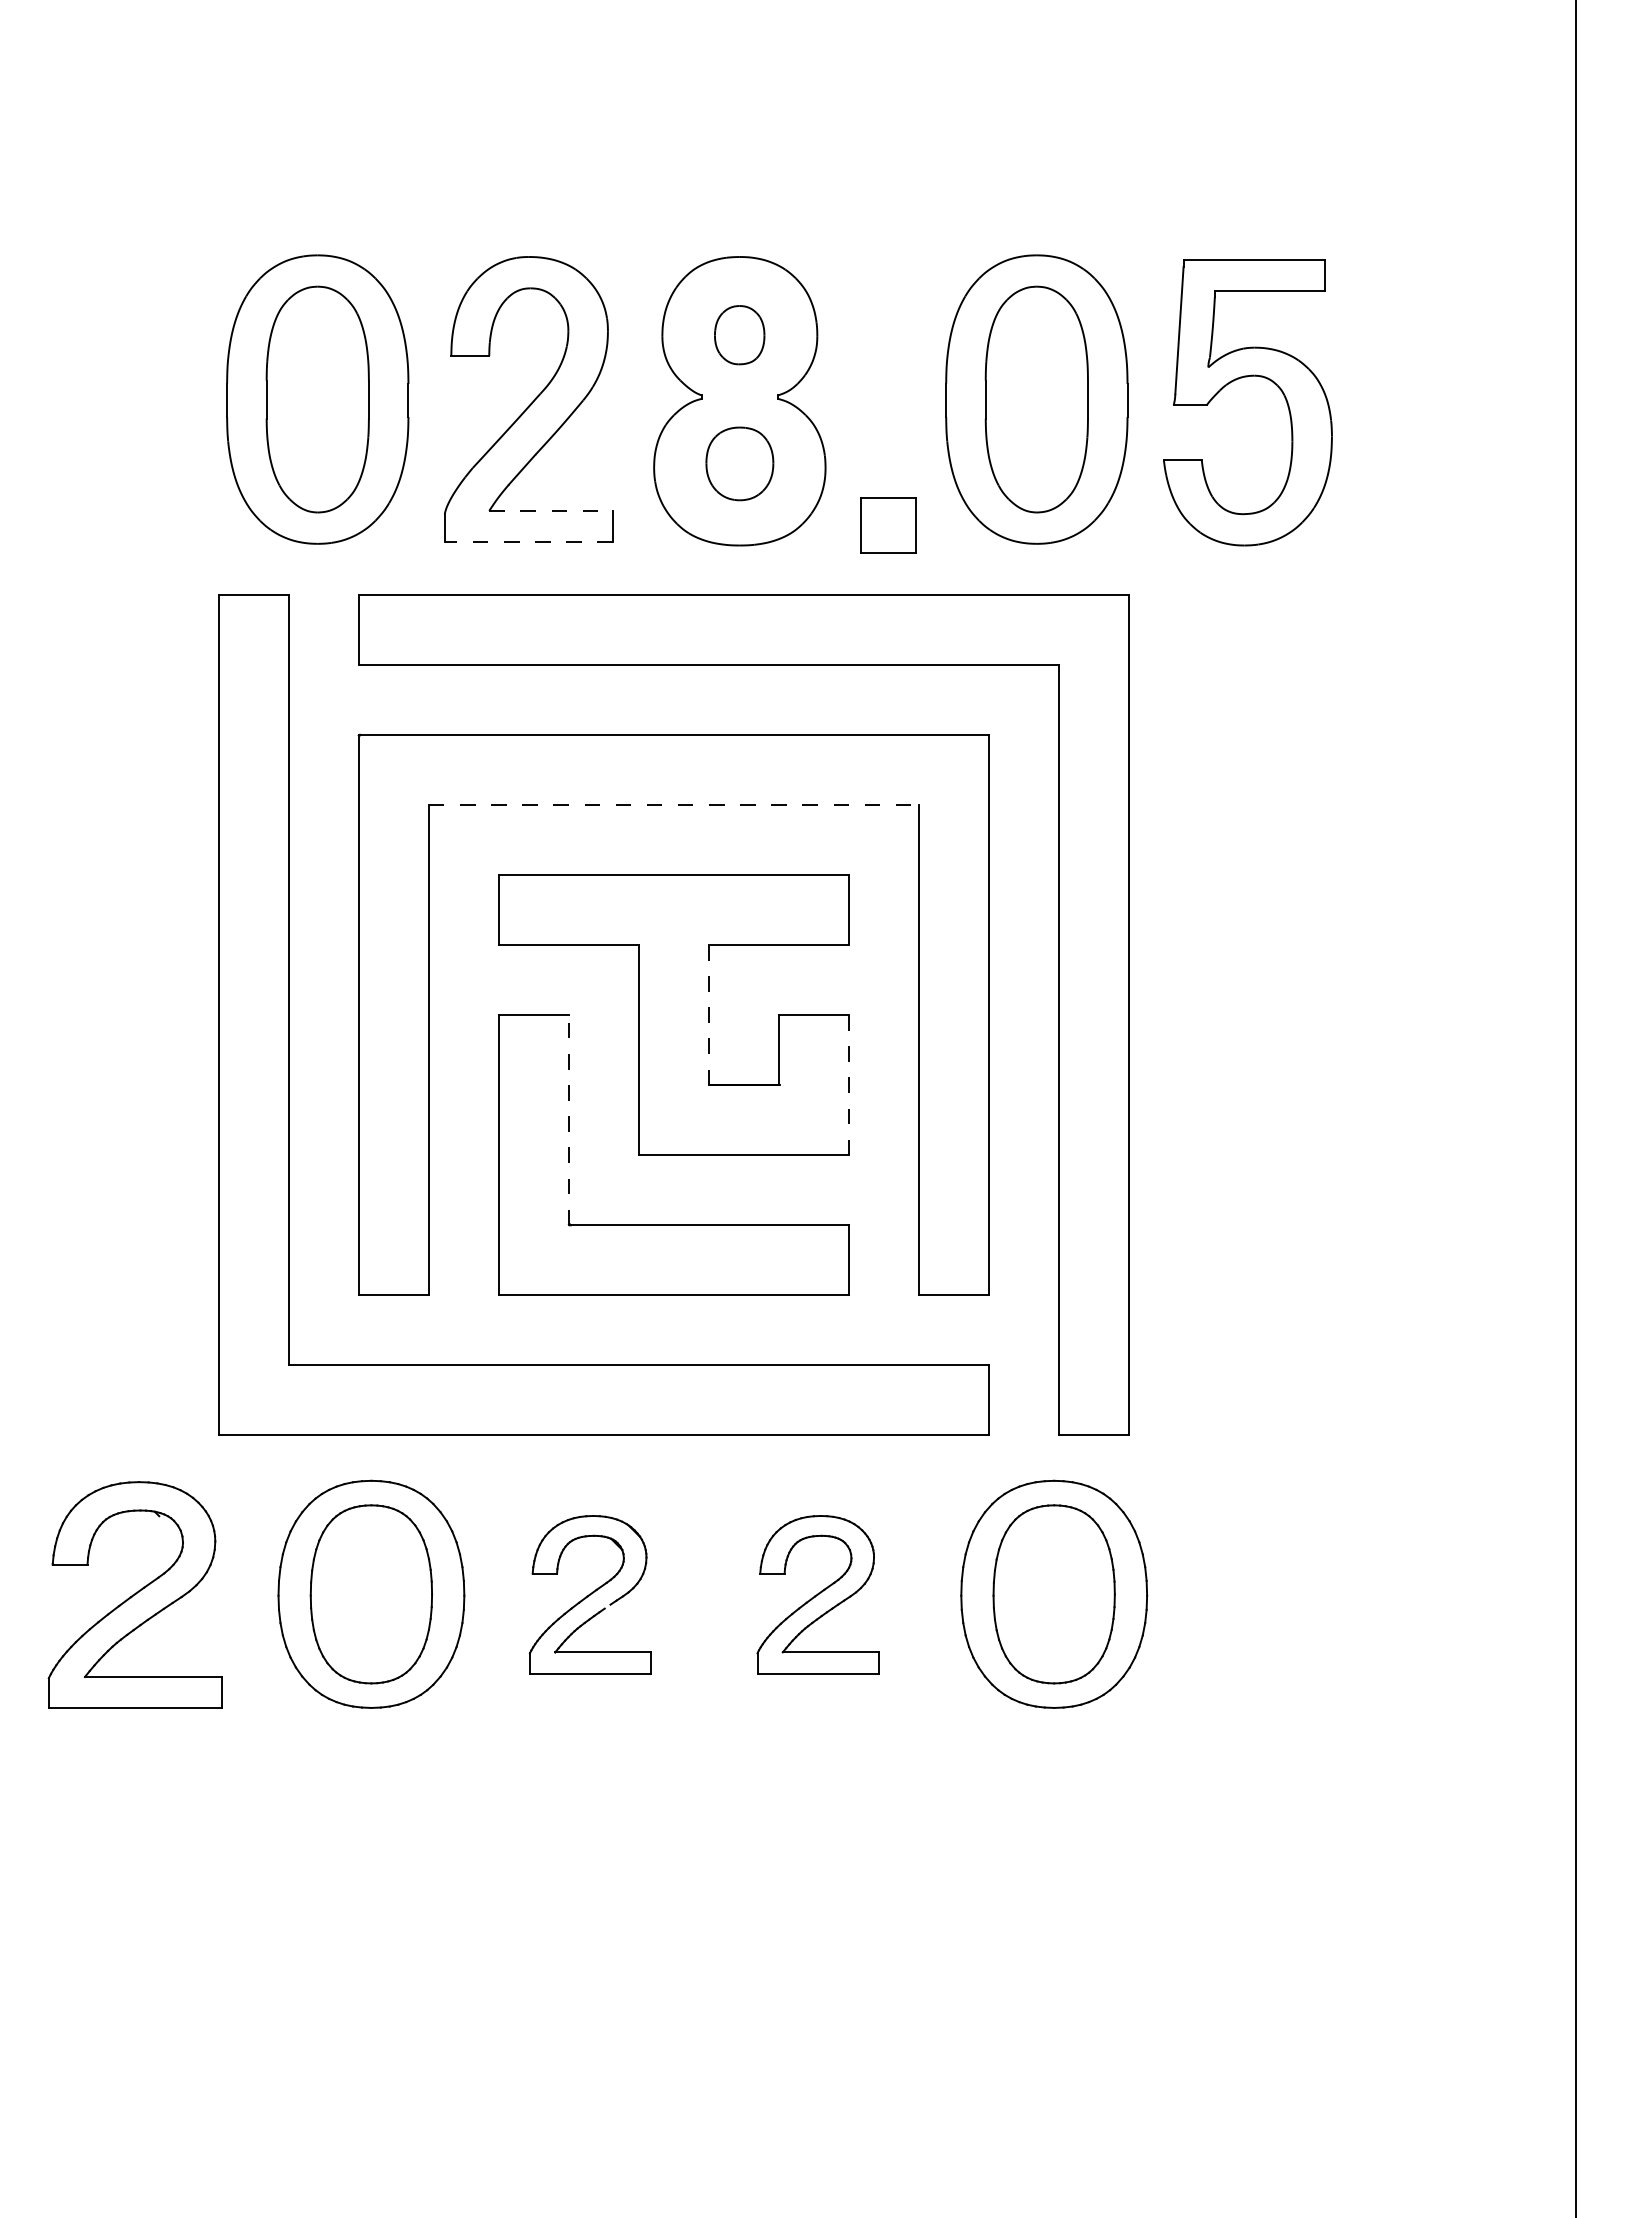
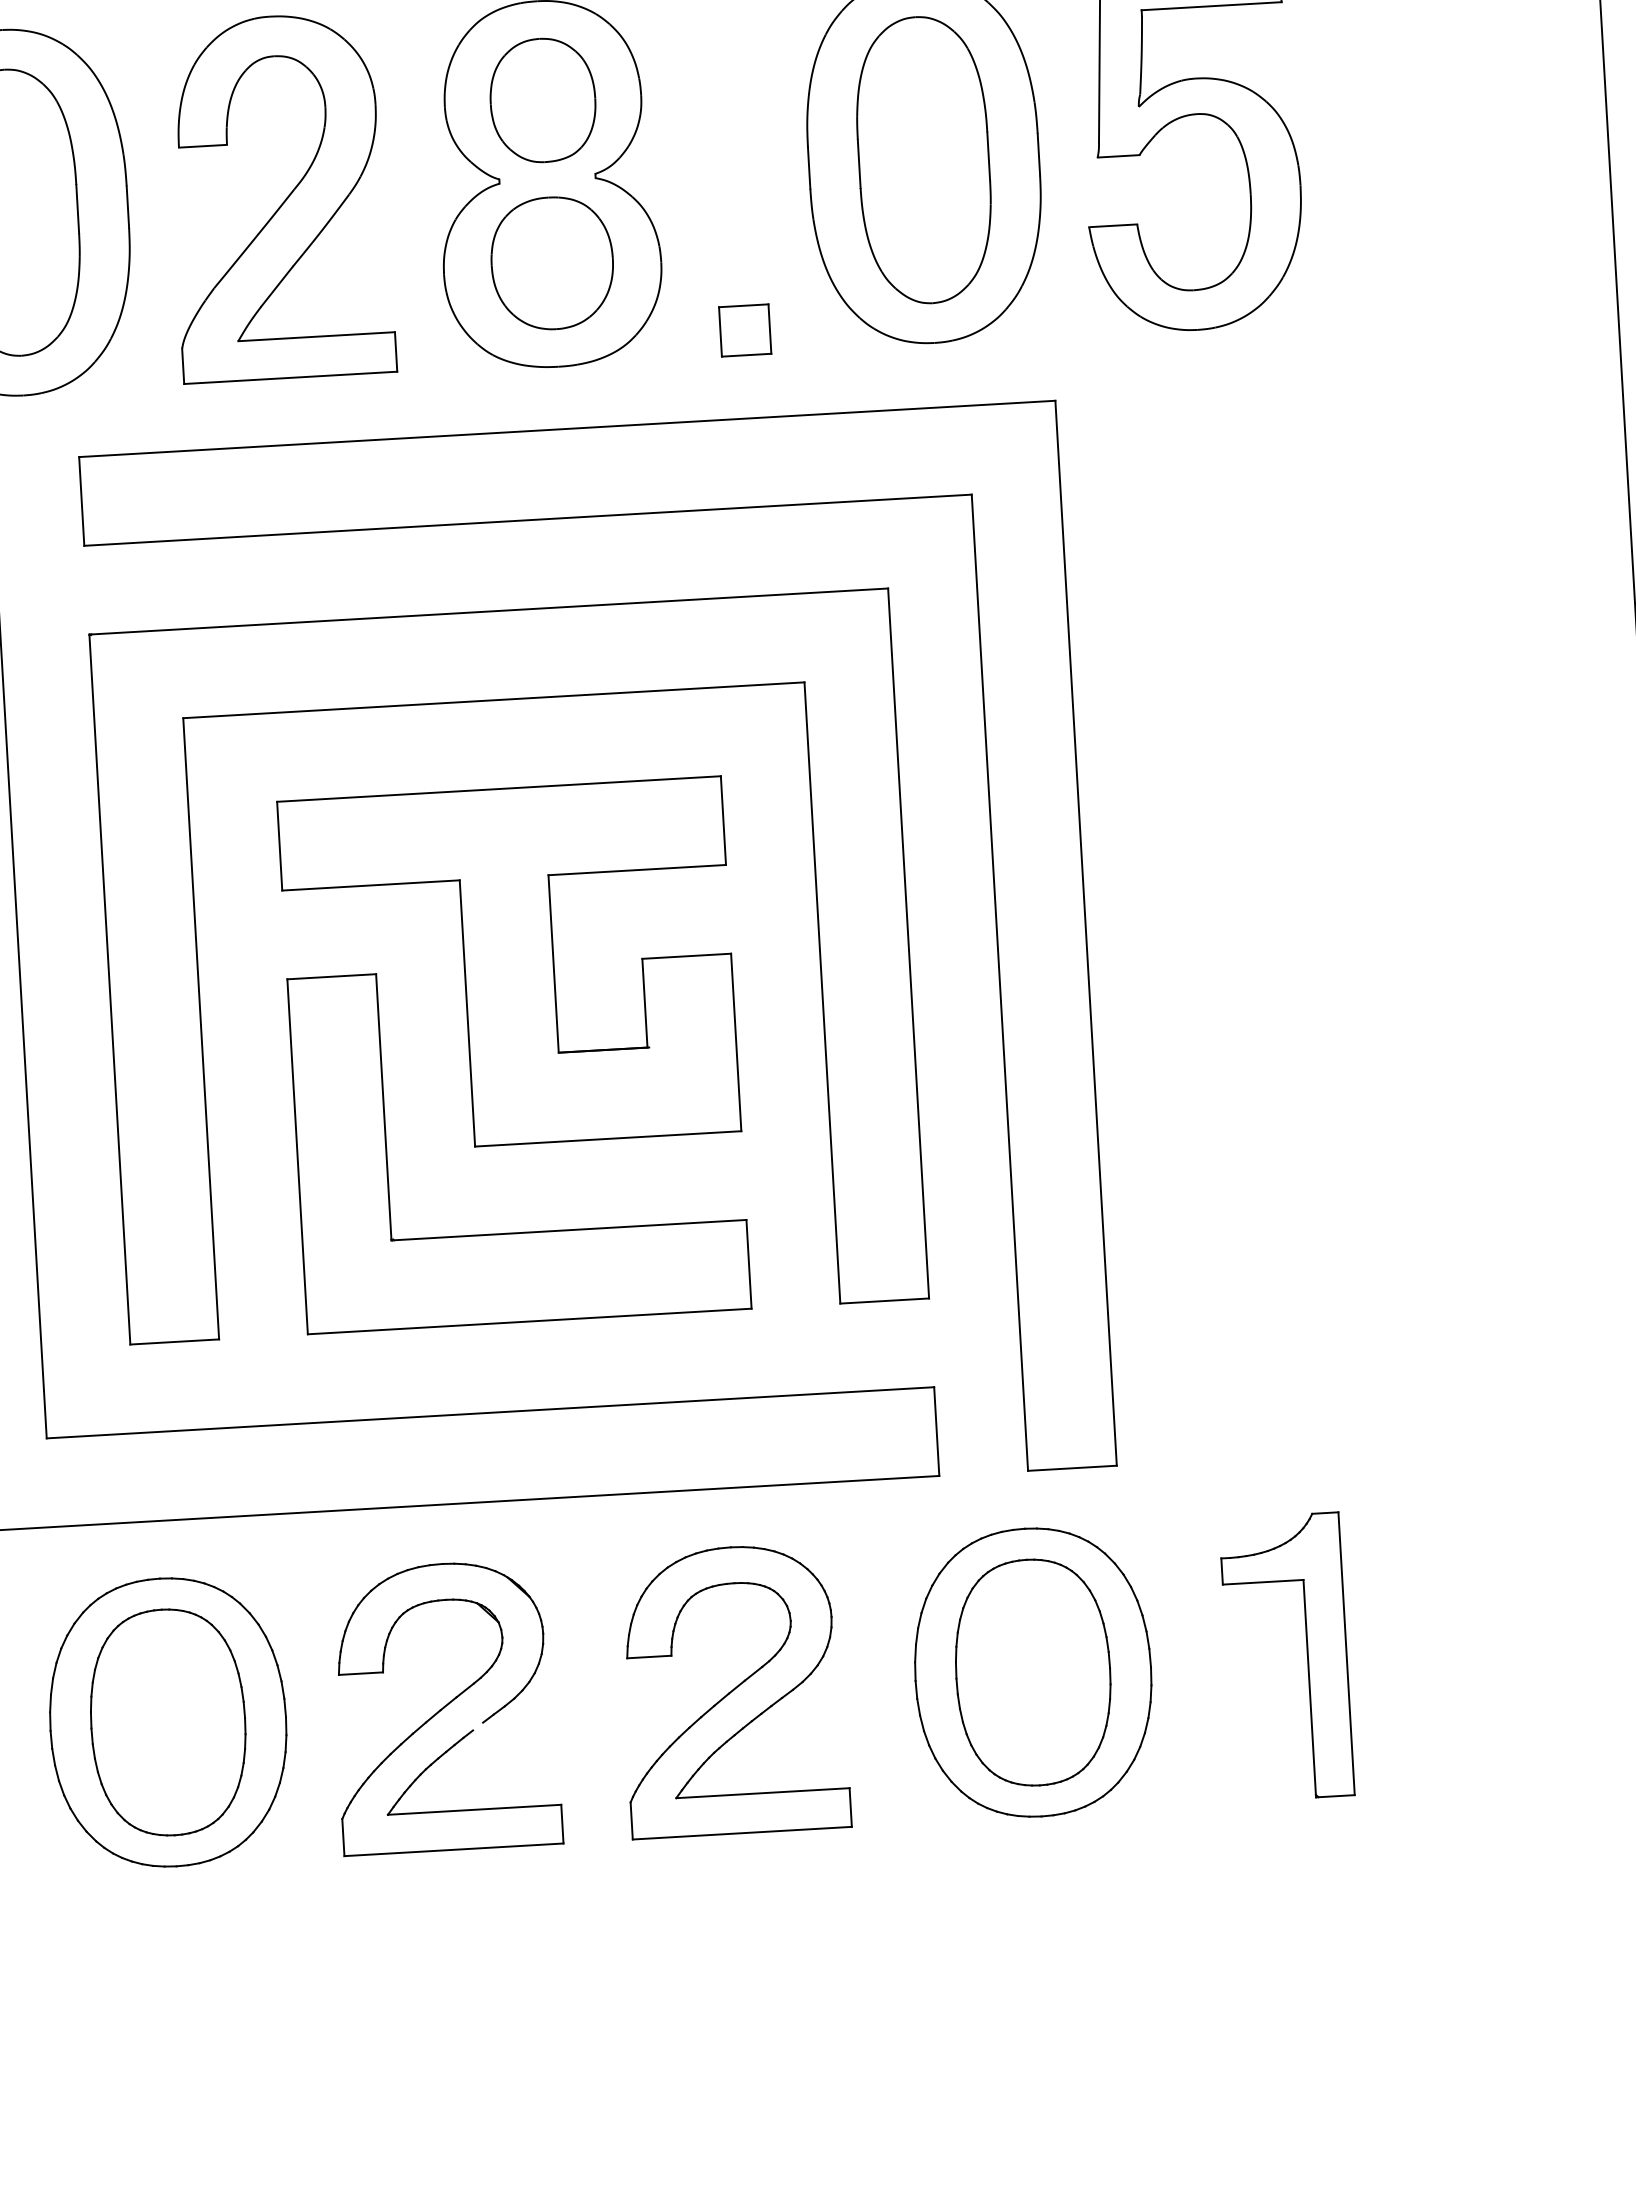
part: (739, 334) -> (542, 99), size x1.67
part: (739, 463) -> (551, 262), size x1.43
line: (551, 510) -> (317, 336), dashed -> solid
part: (888, 525) -> (745, 330), size x0.71
line: (528, 542) -> (290, 378), dashed -> solid
line: (674, 804) -> (494, 699), dashed -> solid
line: (709, 1015) -> (554, 964), dashed -> solid
line: (849, 1085) -> (736, 1042), dashed -> solid
line: (568, 1119) -> (383, 1106), dashed -> solid
part: (1270, 1593) -> (1307, 1655), added
part: (590, 1594) -> (445, 1706), size x1.43
part: (817, 1594) -> (733, 1690), size x1.43

